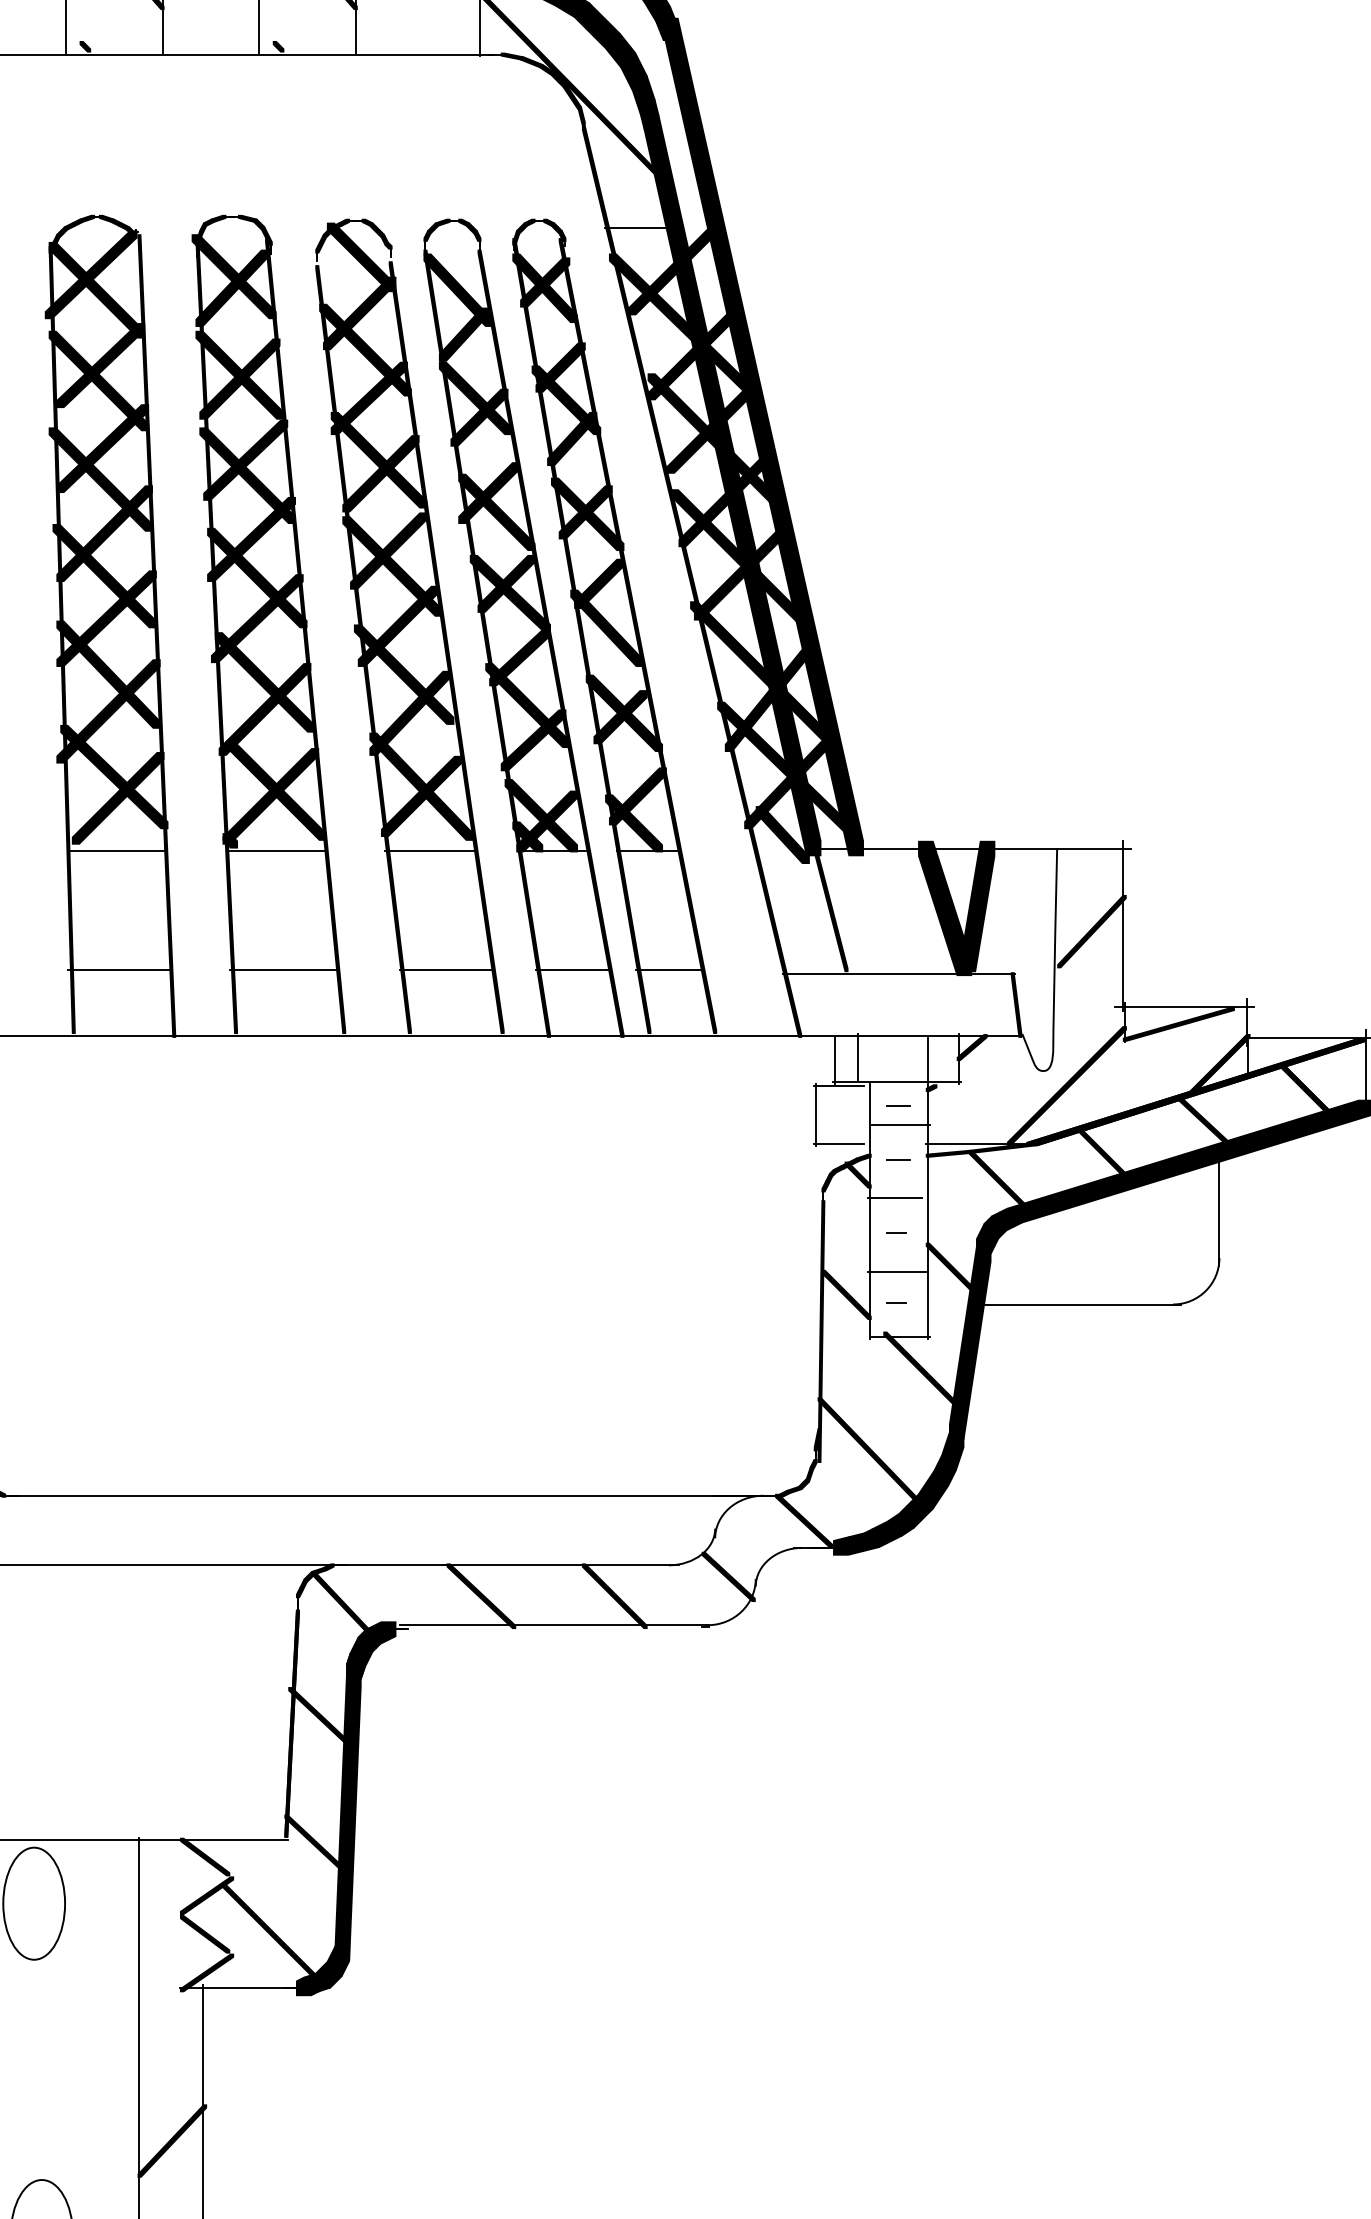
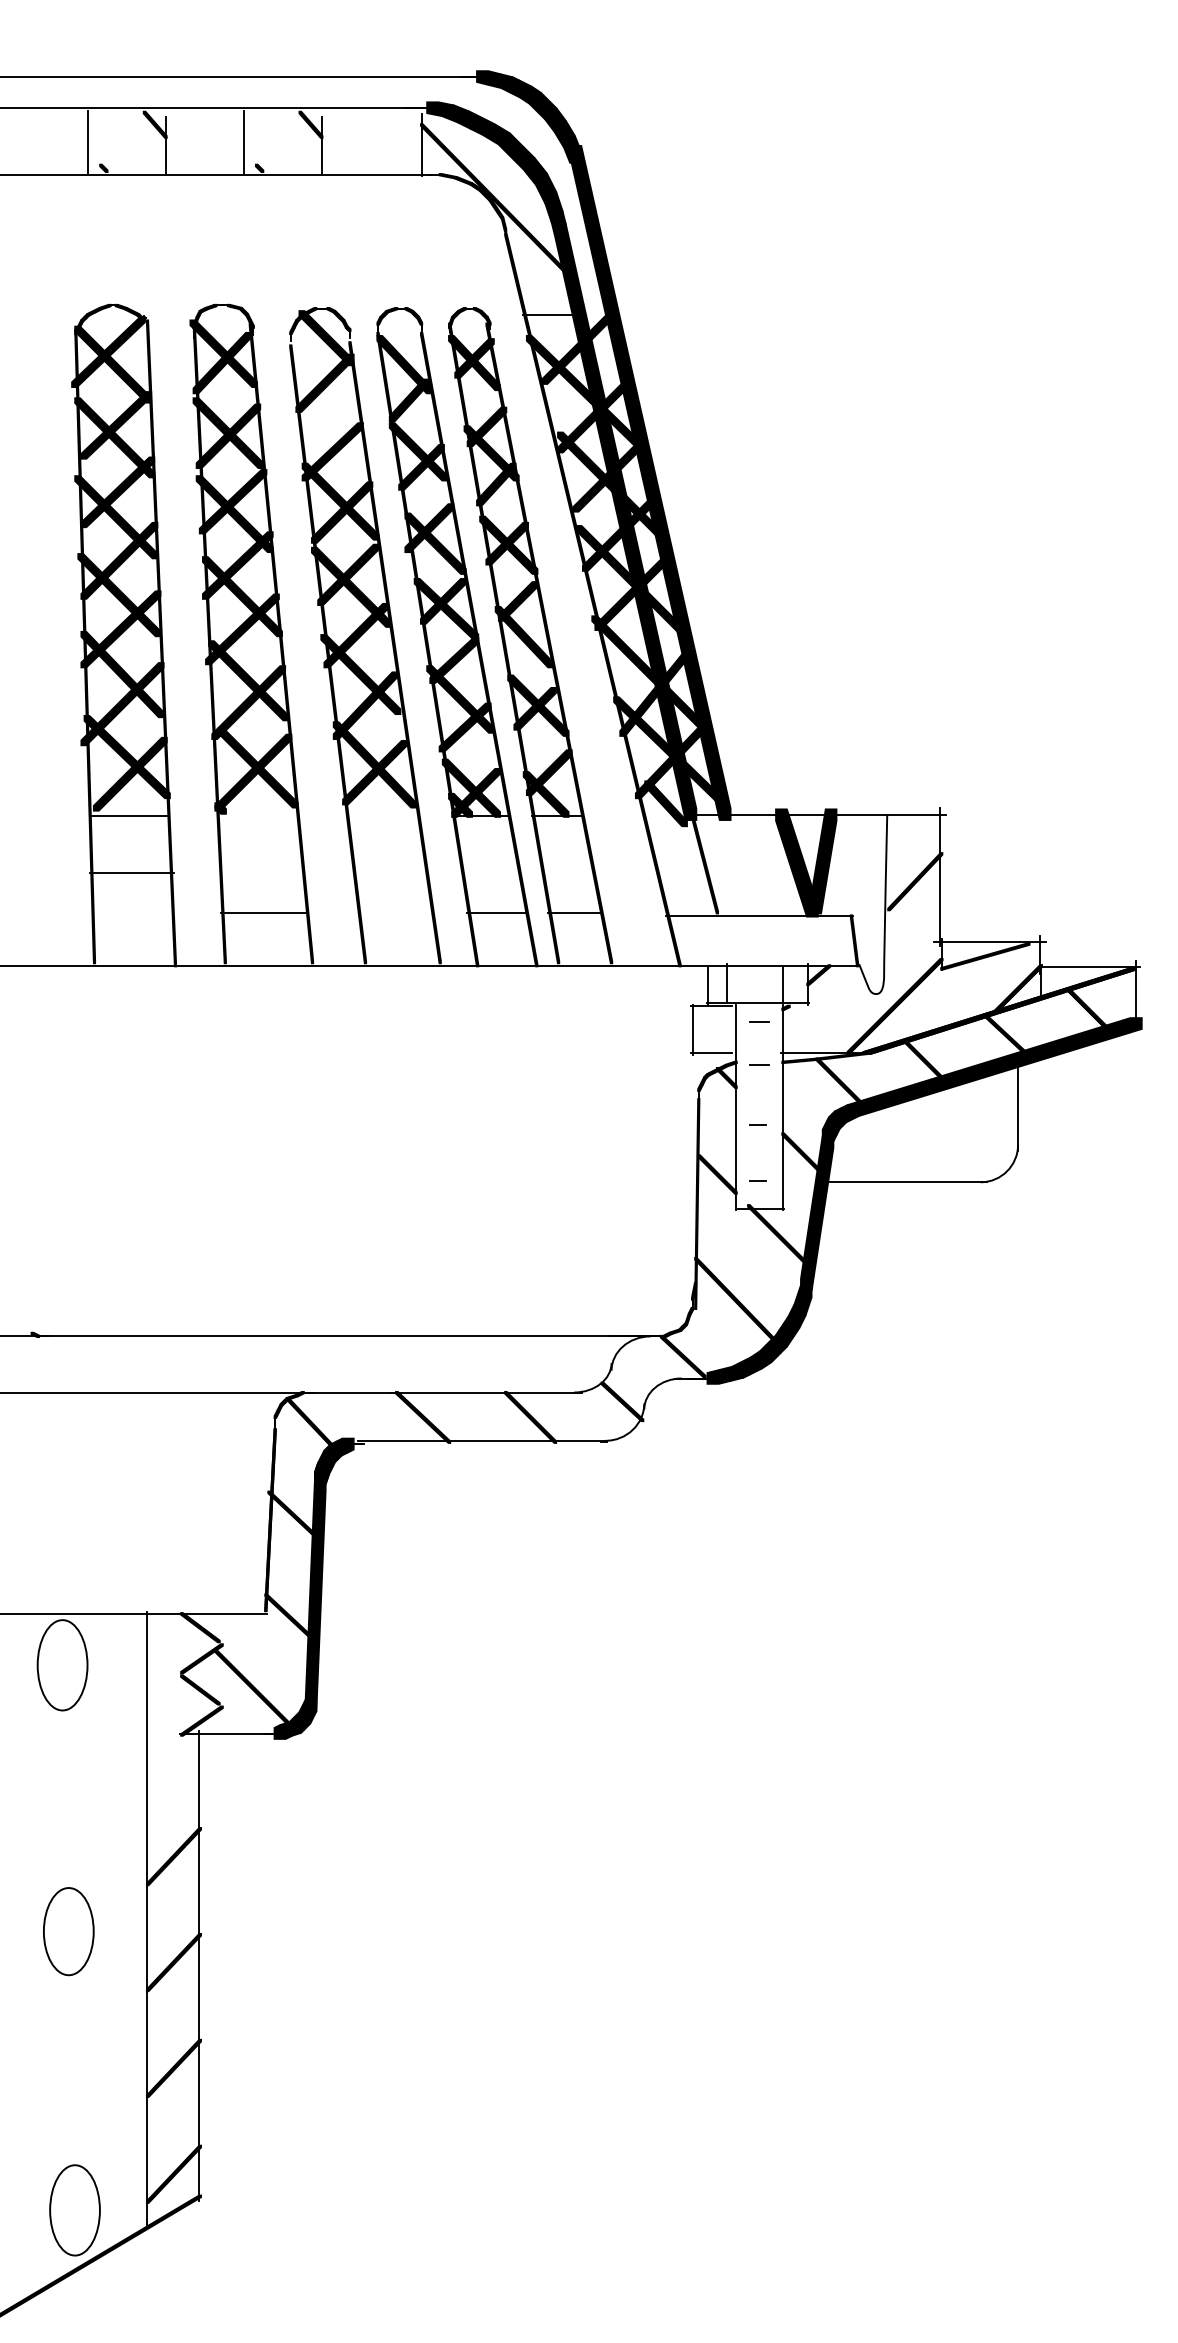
fill: (365, 349) -> (329, 412), removed
line: (278, 850) -> (259, 816), removed
line: (428, 850) -> (380, 816), removed
line: (119, 969) -> (131, 872), moved
line: (445, 969) -> (394, 912), removed
line: (899, 1124) -> (760, 1037), removed
line: (894, 1198) -> (756, 1096), removed
line: (896, 1271) -> (757, 1155), removed

